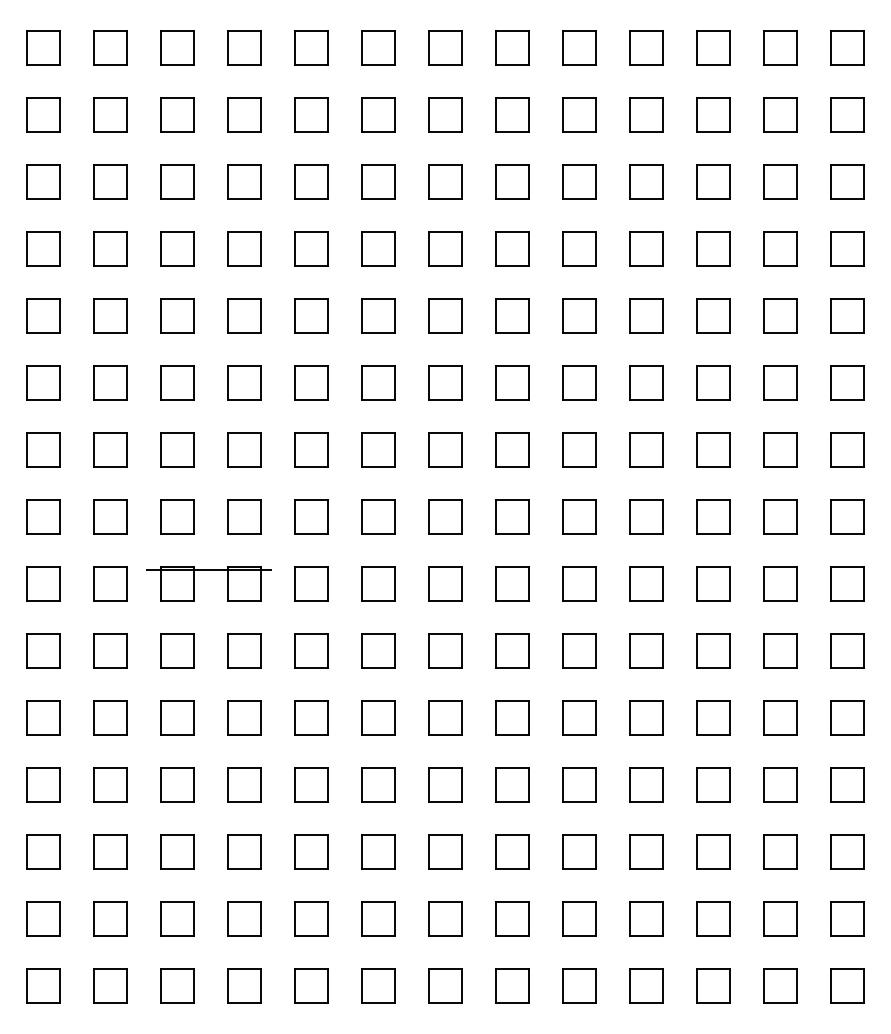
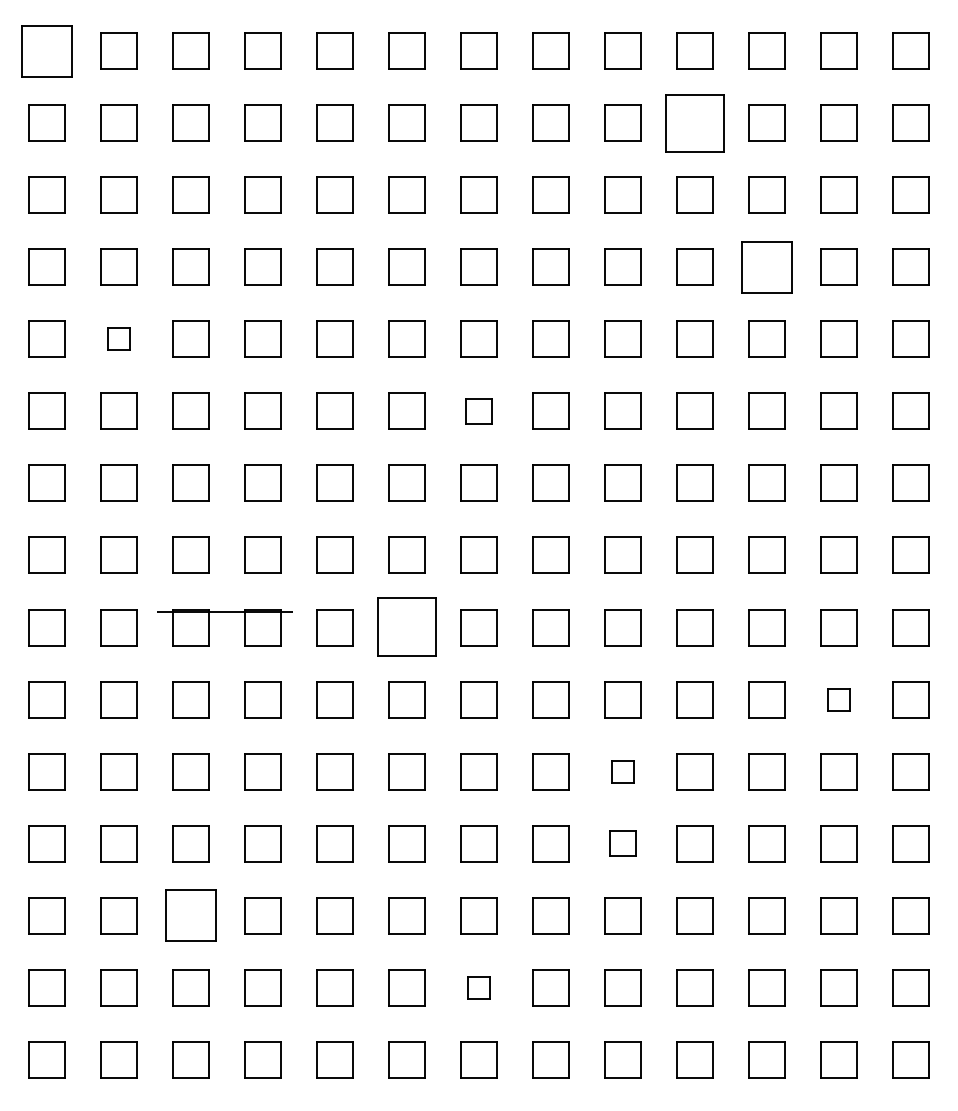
part: (43, 47) -> (46, 50), size x1.4
part: (646, 114) -> (694, 122), size x1.6
part: (713, 248) -> (766, 266), size x1.4
part: (110, 315) -> (118, 338), size x0.6
part: (445, 382) -> (478, 410), size x0.7
part: (378, 583) -> (406, 627), size x1.6
part: (780, 650) -> (838, 699), size x0.6
part: (579, 717) -> (622, 771), size x0.6
part: (579, 784) -> (622, 843), size x0.7
part: (177, 851) -> (190, 915), size x1.4
part: (445, 918) -> (478, 987), size x0.6

